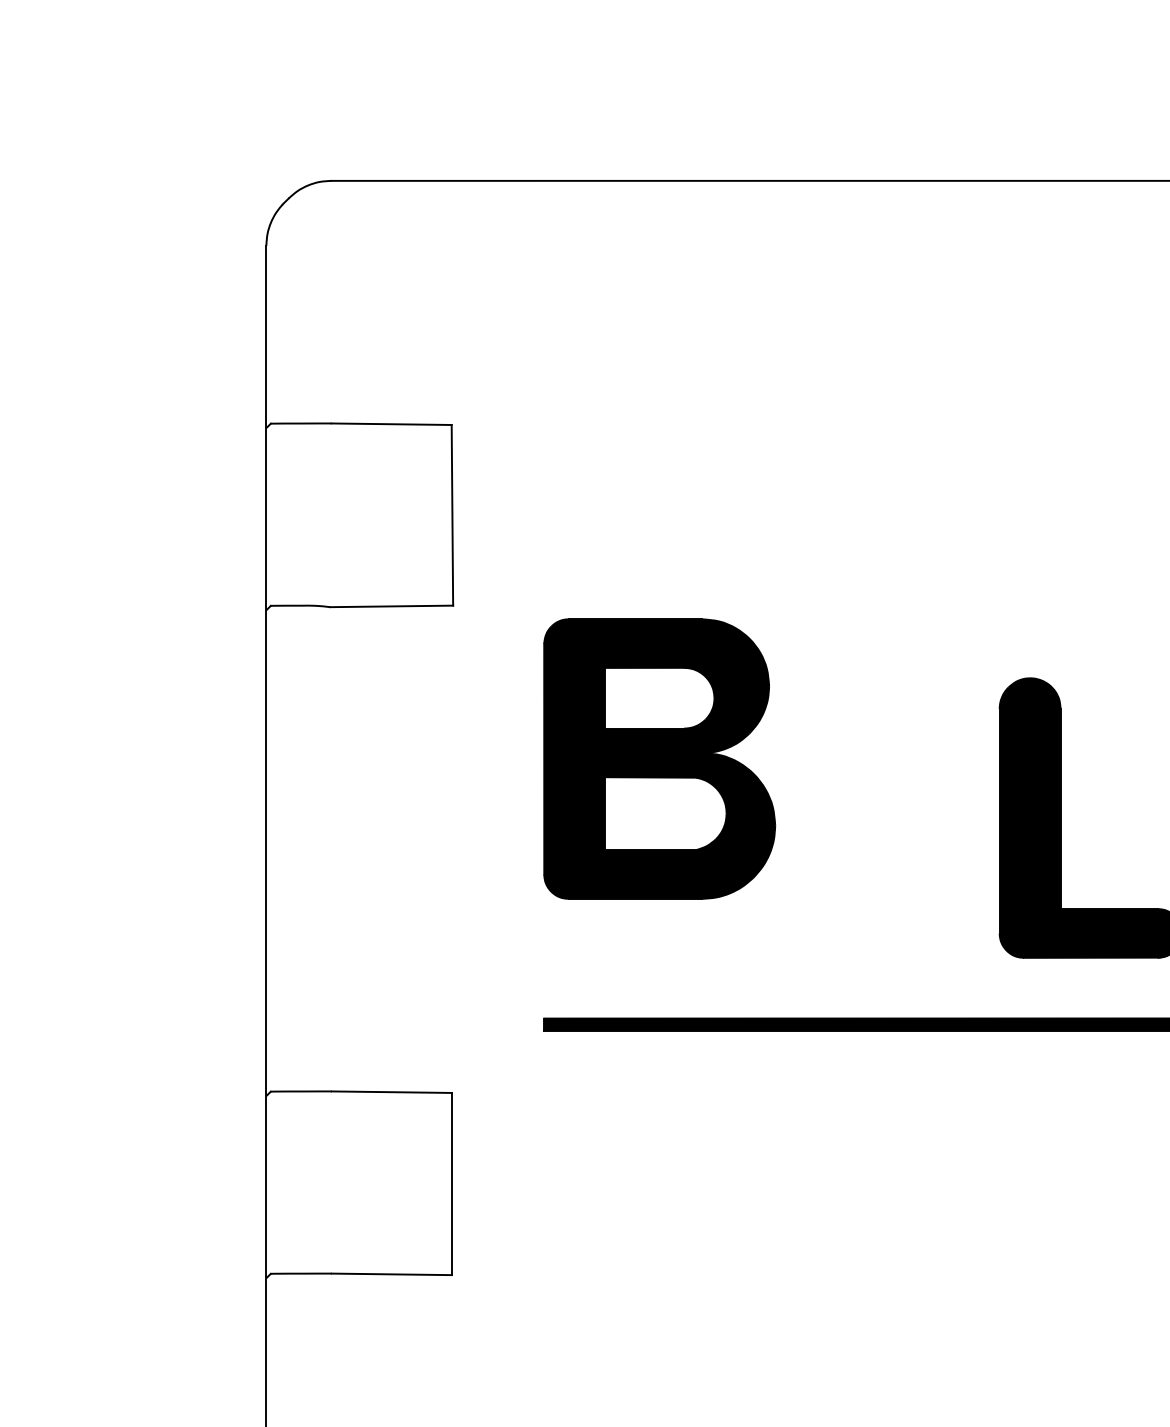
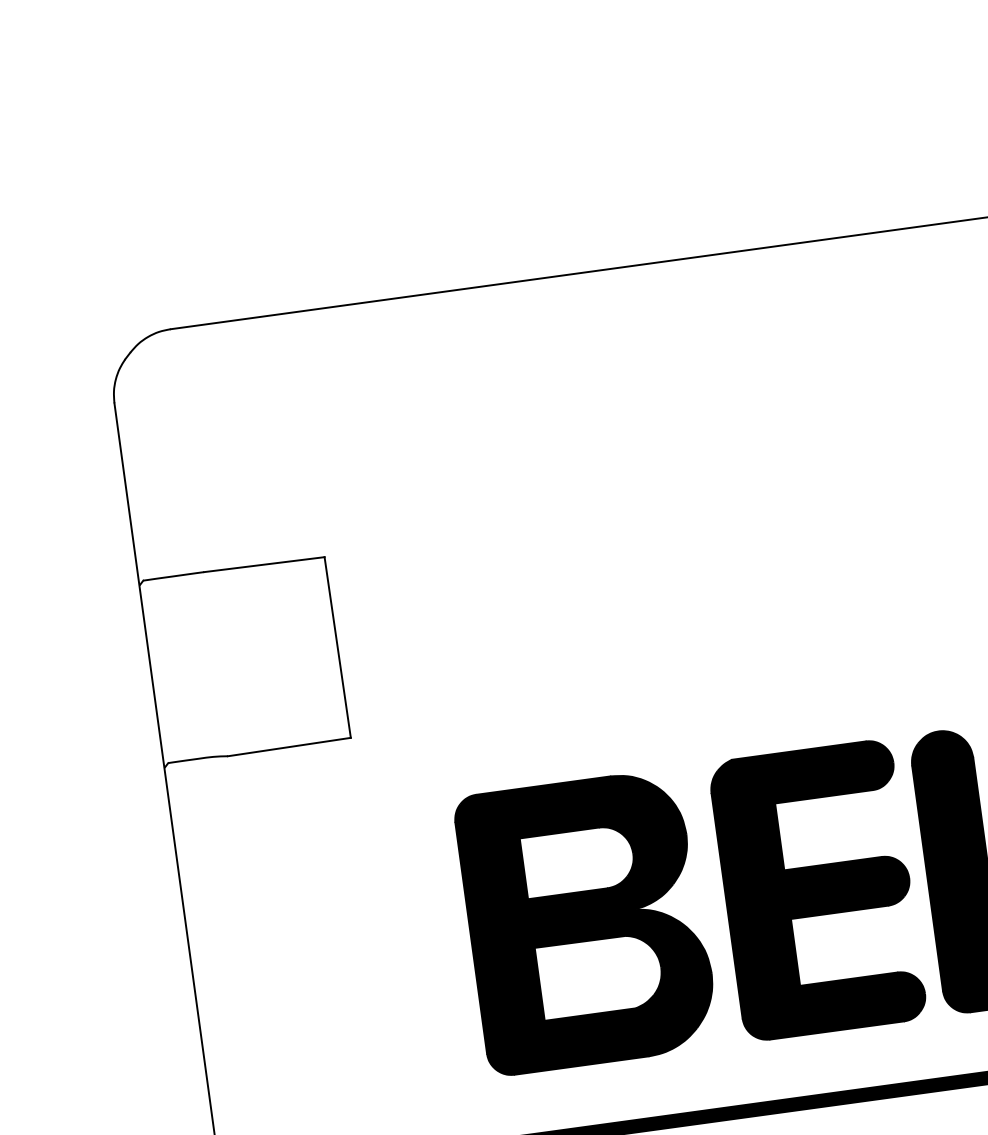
part: (659, 758) -> (586, 921), moved
part: (890, 817) -> (817, 890), added

